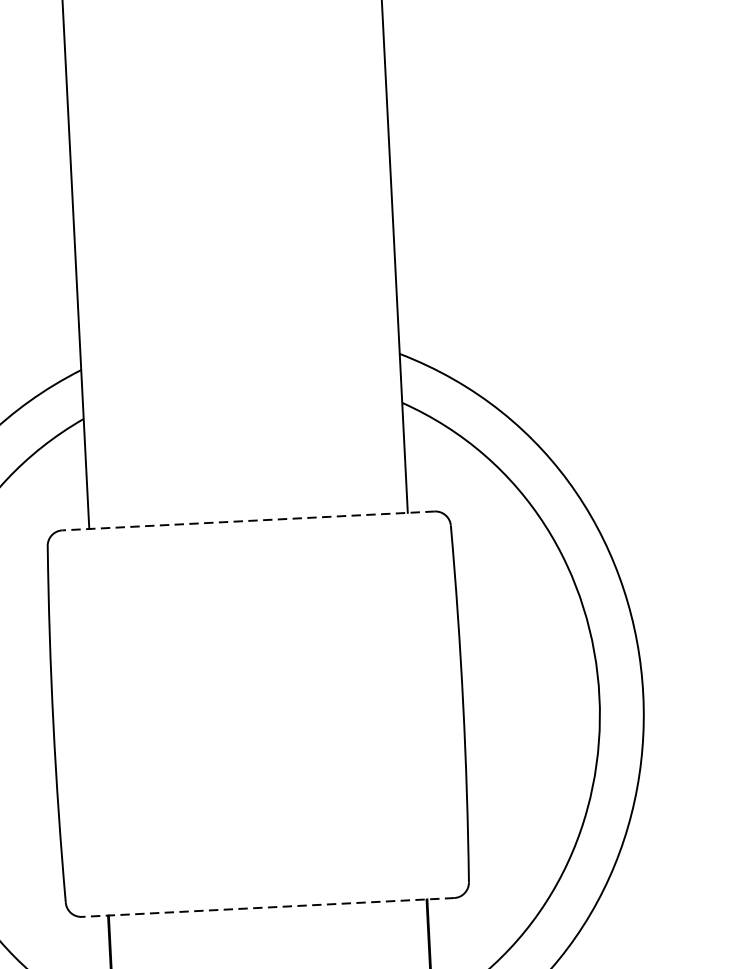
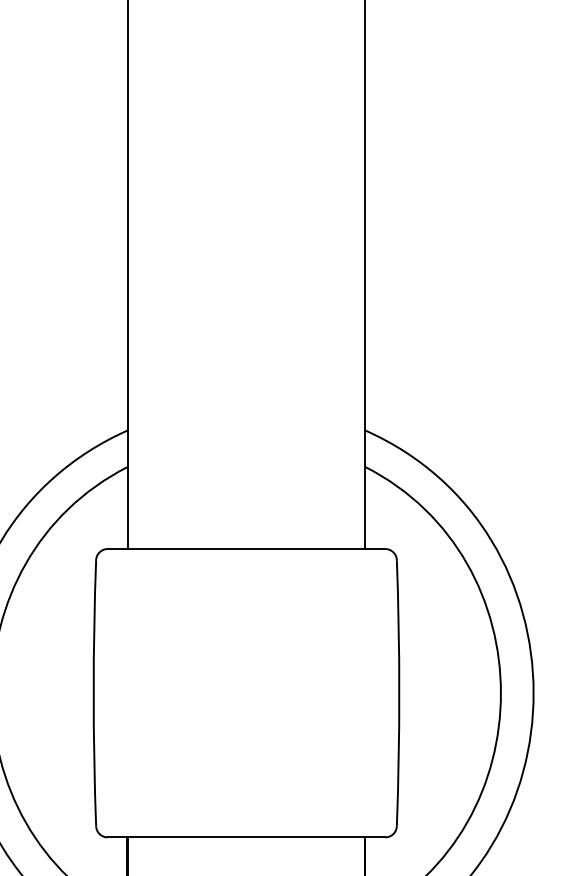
line: (248, 521) -> (246, 549), dashed -> solid
line: (268, 907) -> (246, 837), dashed -> solid

